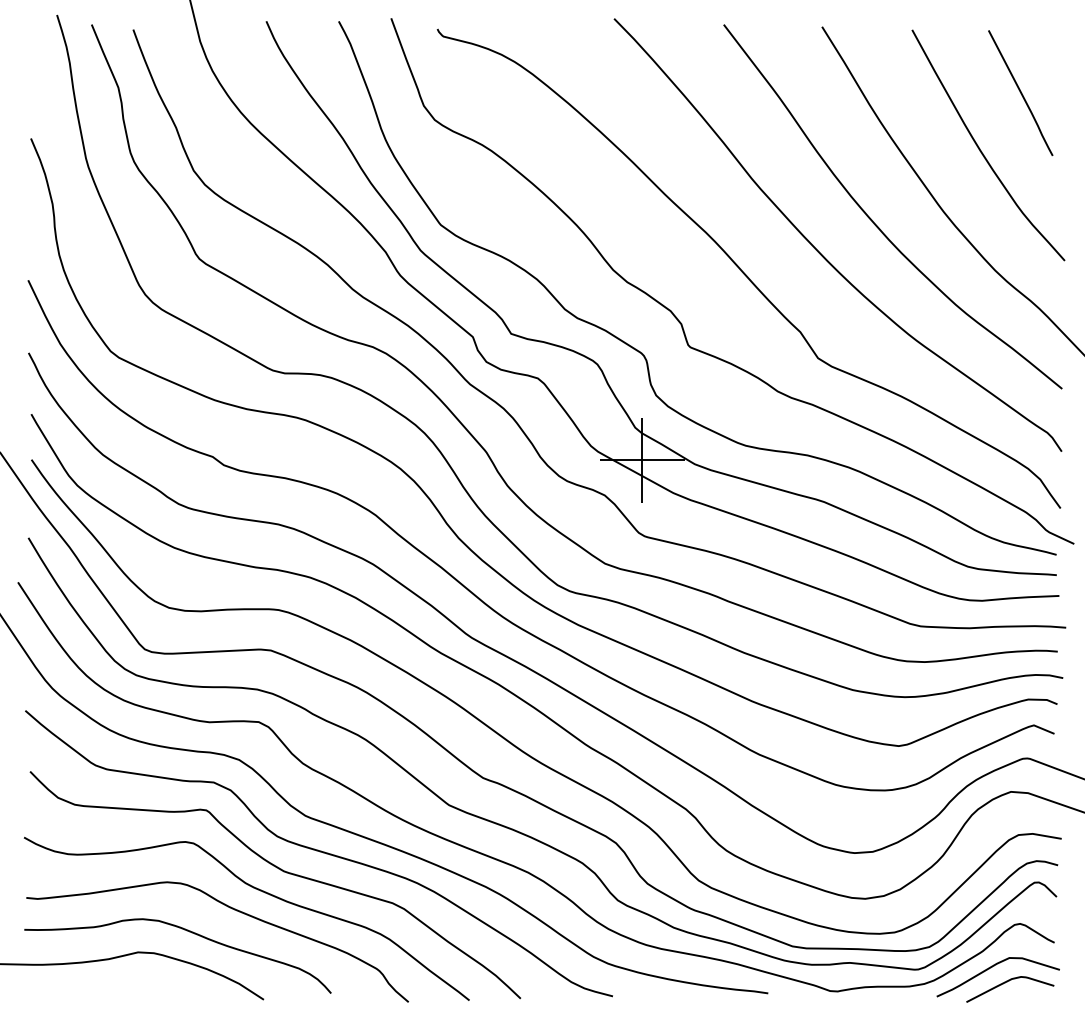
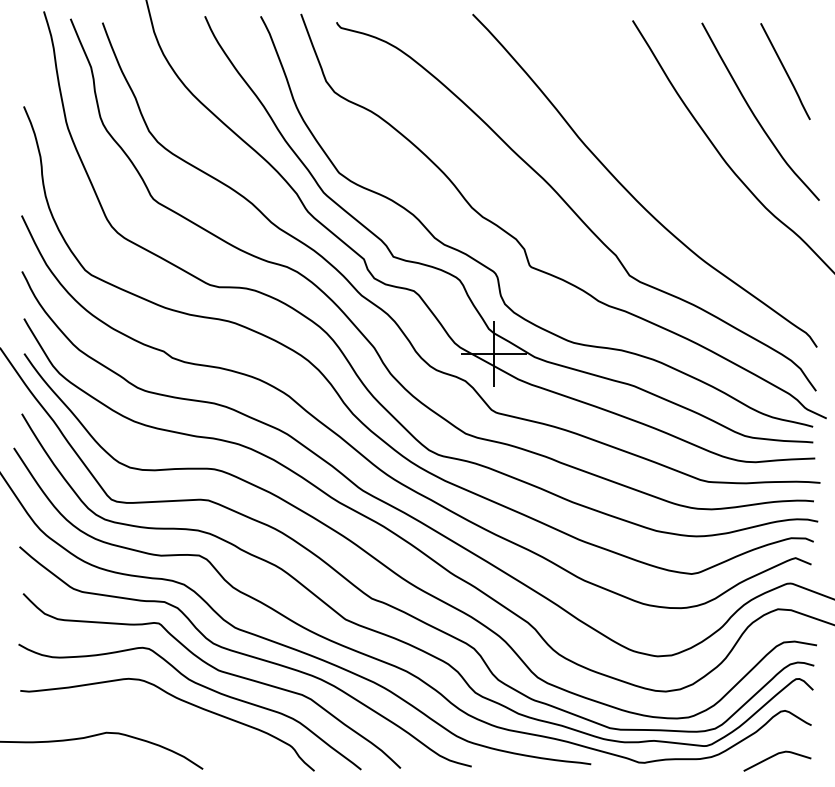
curve: (873, 220) -> (672, 169), removed
curve: (185, 931) -> (142, 716), removed
curve: (993, 967) -> (764, 744), removed

